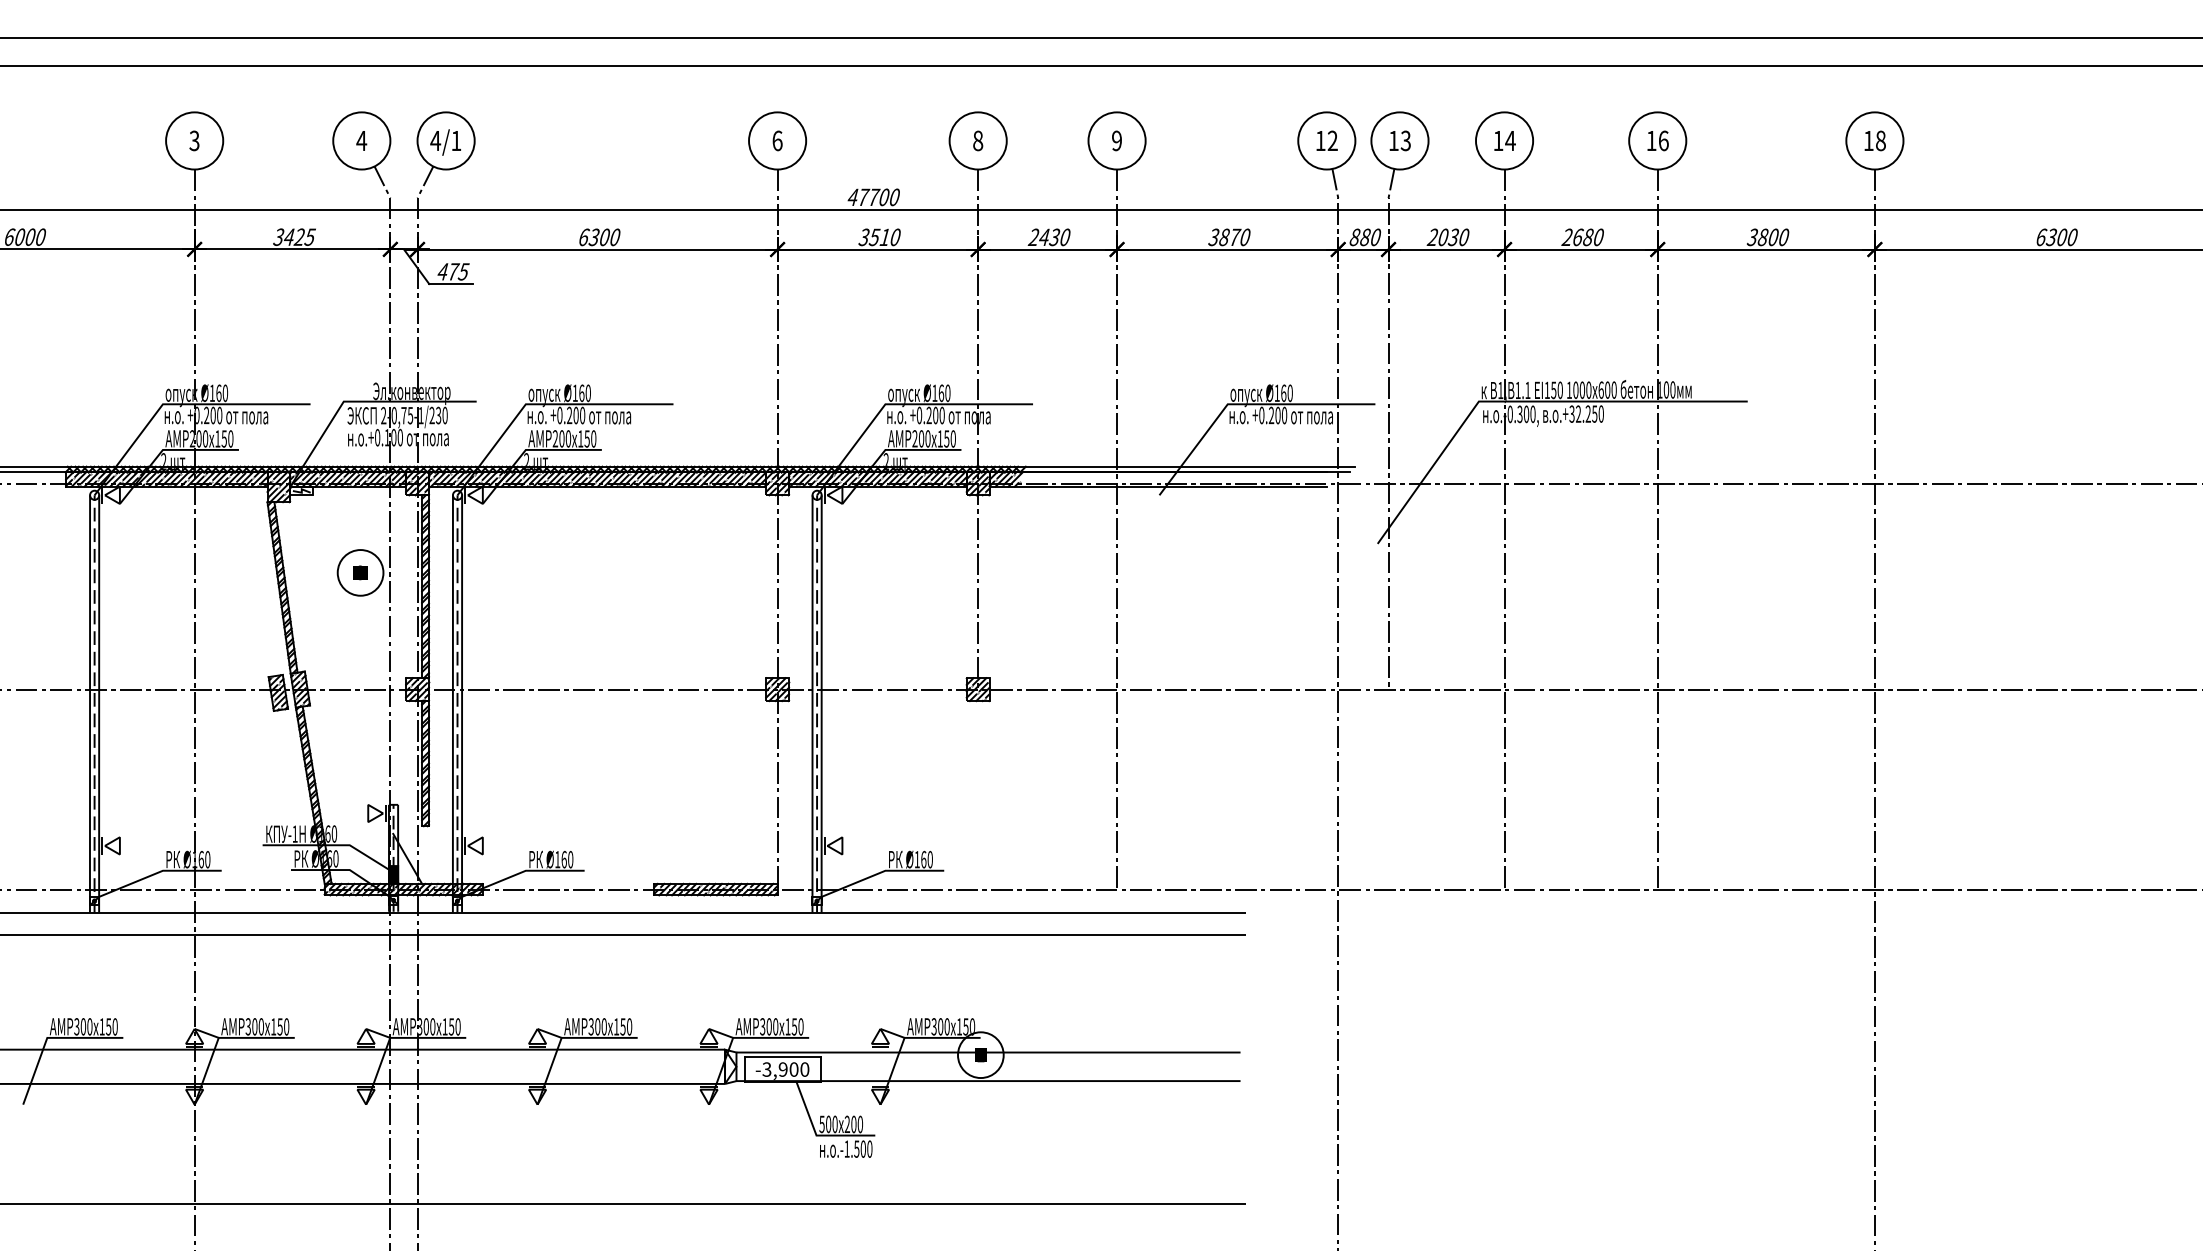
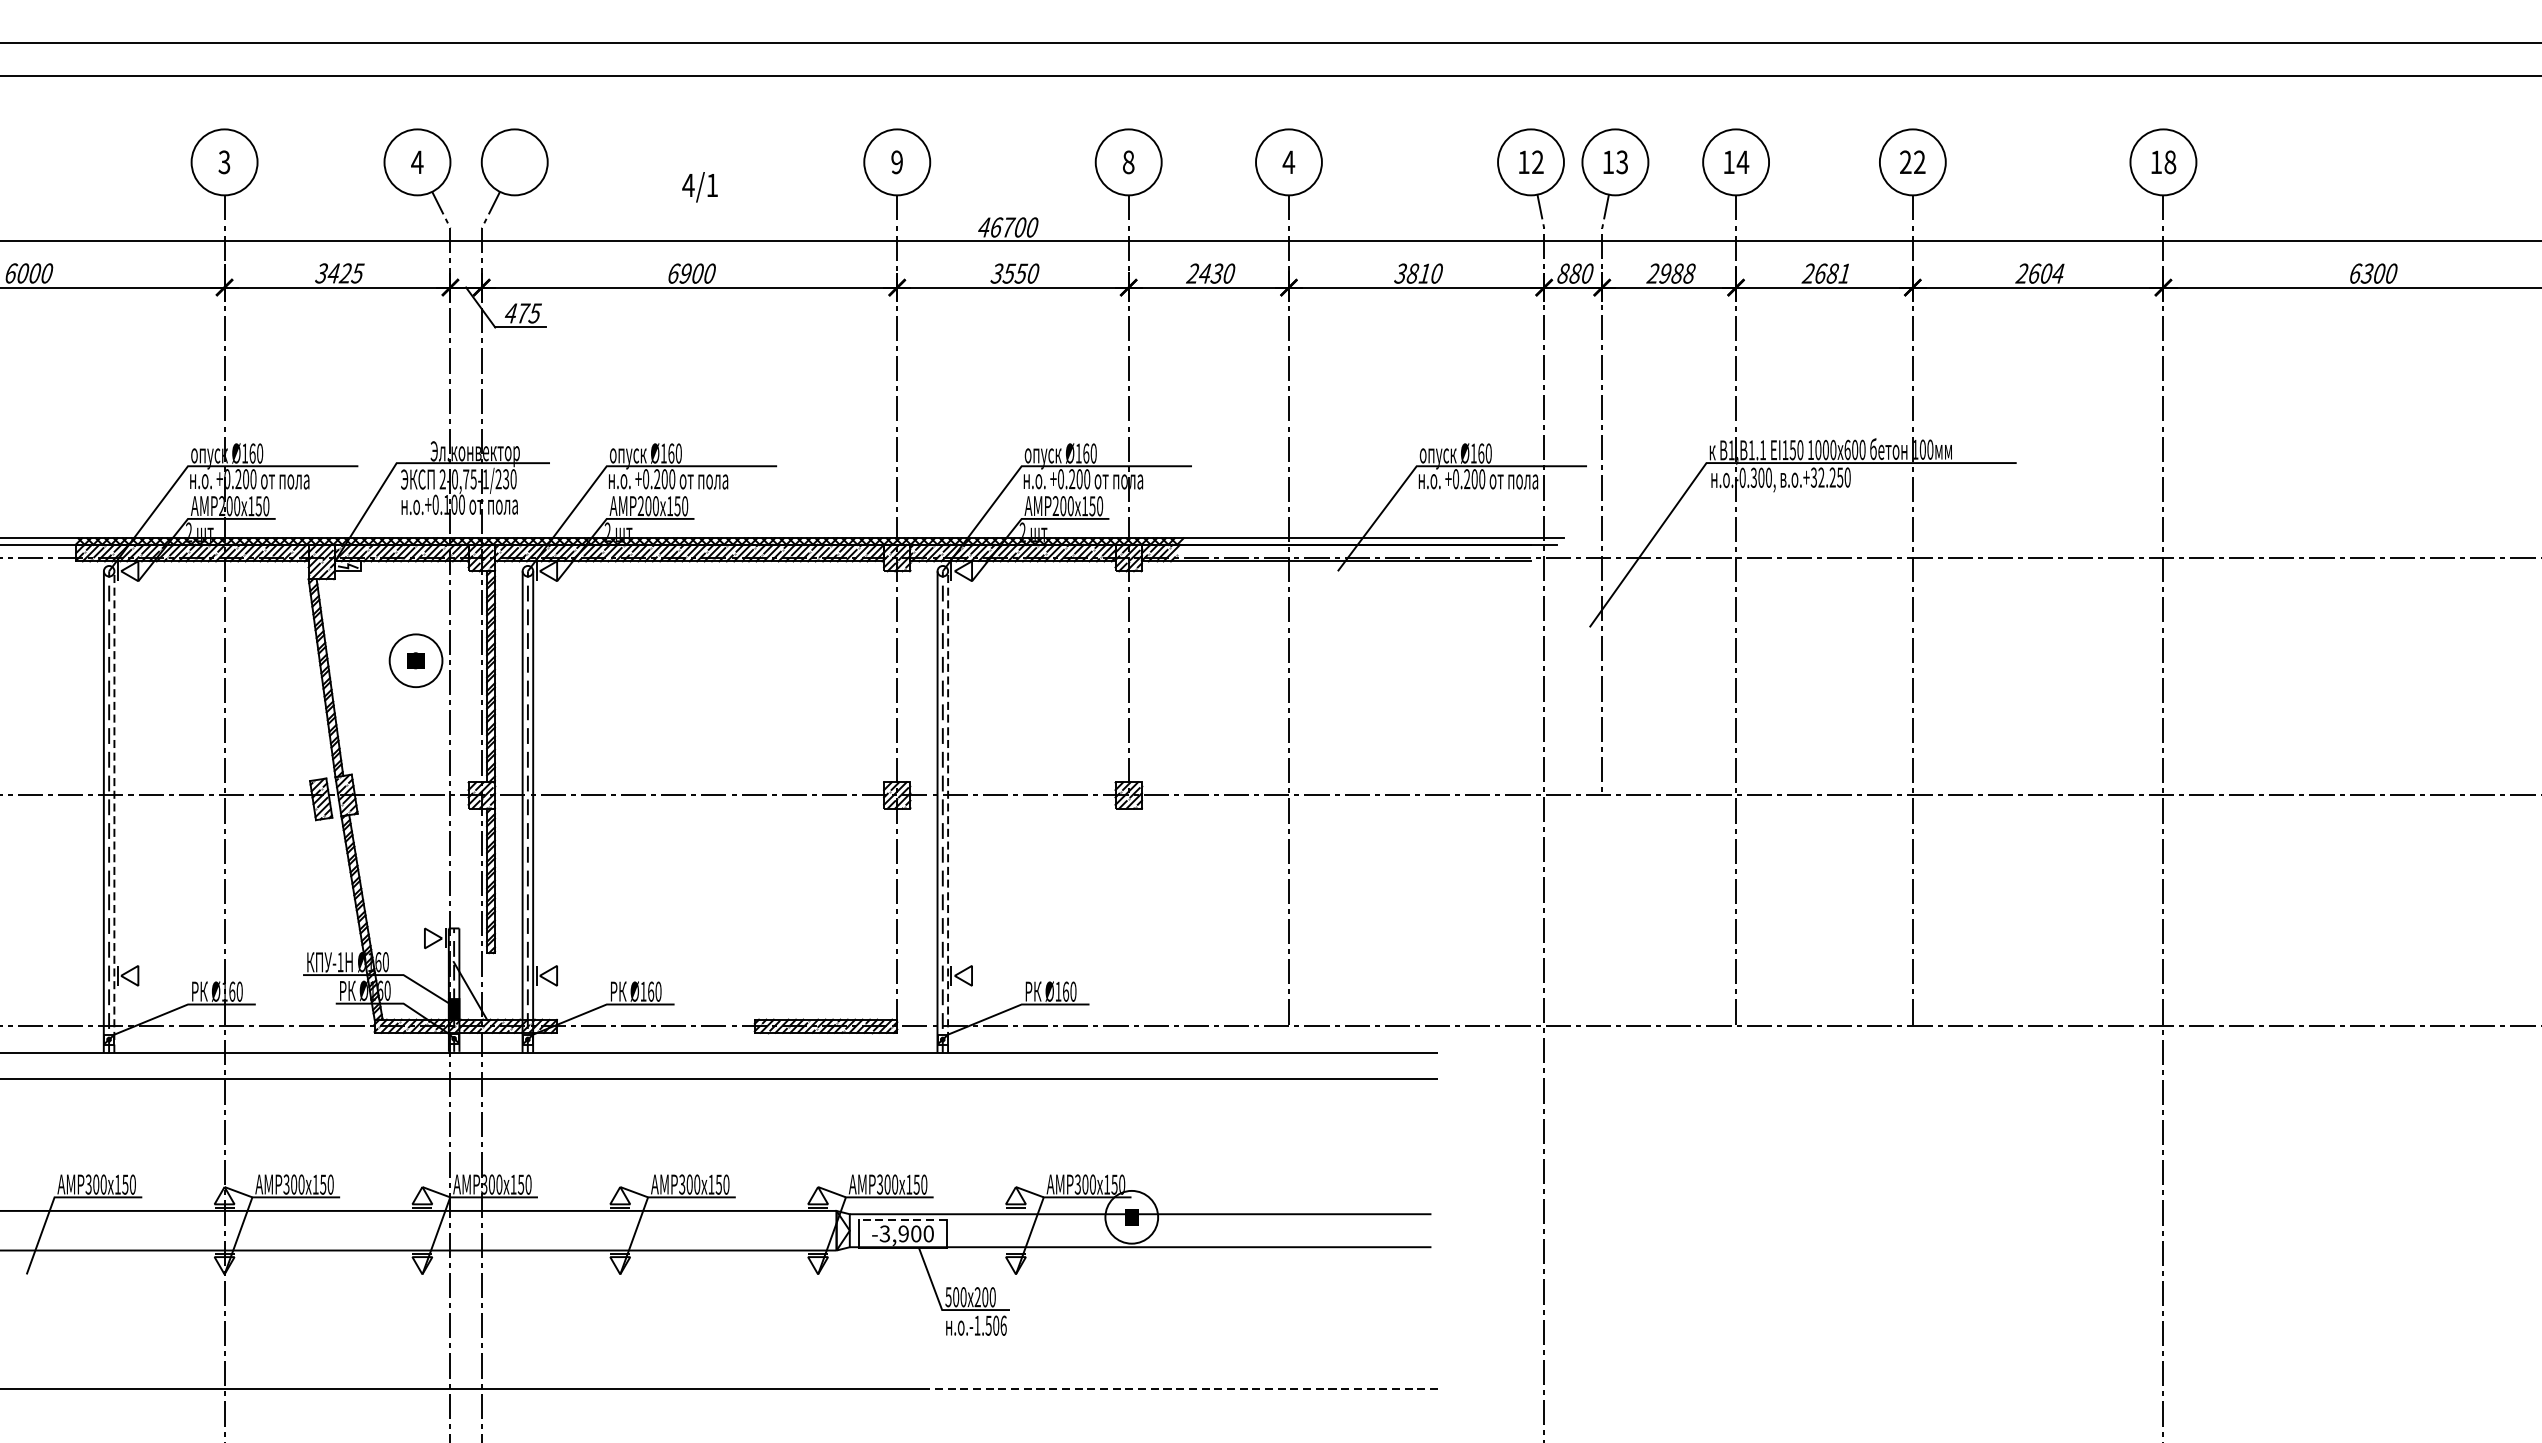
text: (777, 140) -> (897, 161), 6 -> 9
text: (1116, 140) -> (1288, 161), 9 -> 4
text: (1657, 140) -> (1912, 161), 16 -> 22
text: (445, 142) -> (699, 187), moved
text: (864, 197) -> (997, 227), 47700 -> 46700
text: (1235, 236) -> (1425, 272), 3870 -> 3810
text: (593, 237) -> (684, 273), 6300 -> 6900
text: (884, 237) -> (1020, 273), 3510 -> 3550
text: (1453, 237) -> (1677, 273), 2030 -> 2988
text: (1598, 237) -> (1844, 273), 2680 -> 2681
text: (1767, 237) -> (2039, 273), 3800 -> 2604
line: (99, 703) -> (114, 811), solid -> dashed
line: (821, 703) -> (947, 811), solid -> dashed
line: (782, 1057) -> (902, 1219), solid -> dashed
text: (869, 1148) -> (1003, 1324), .-1.500 -> .-1.506
line: (1023, 1203) -> (1180, 1388), solid -> dashed

